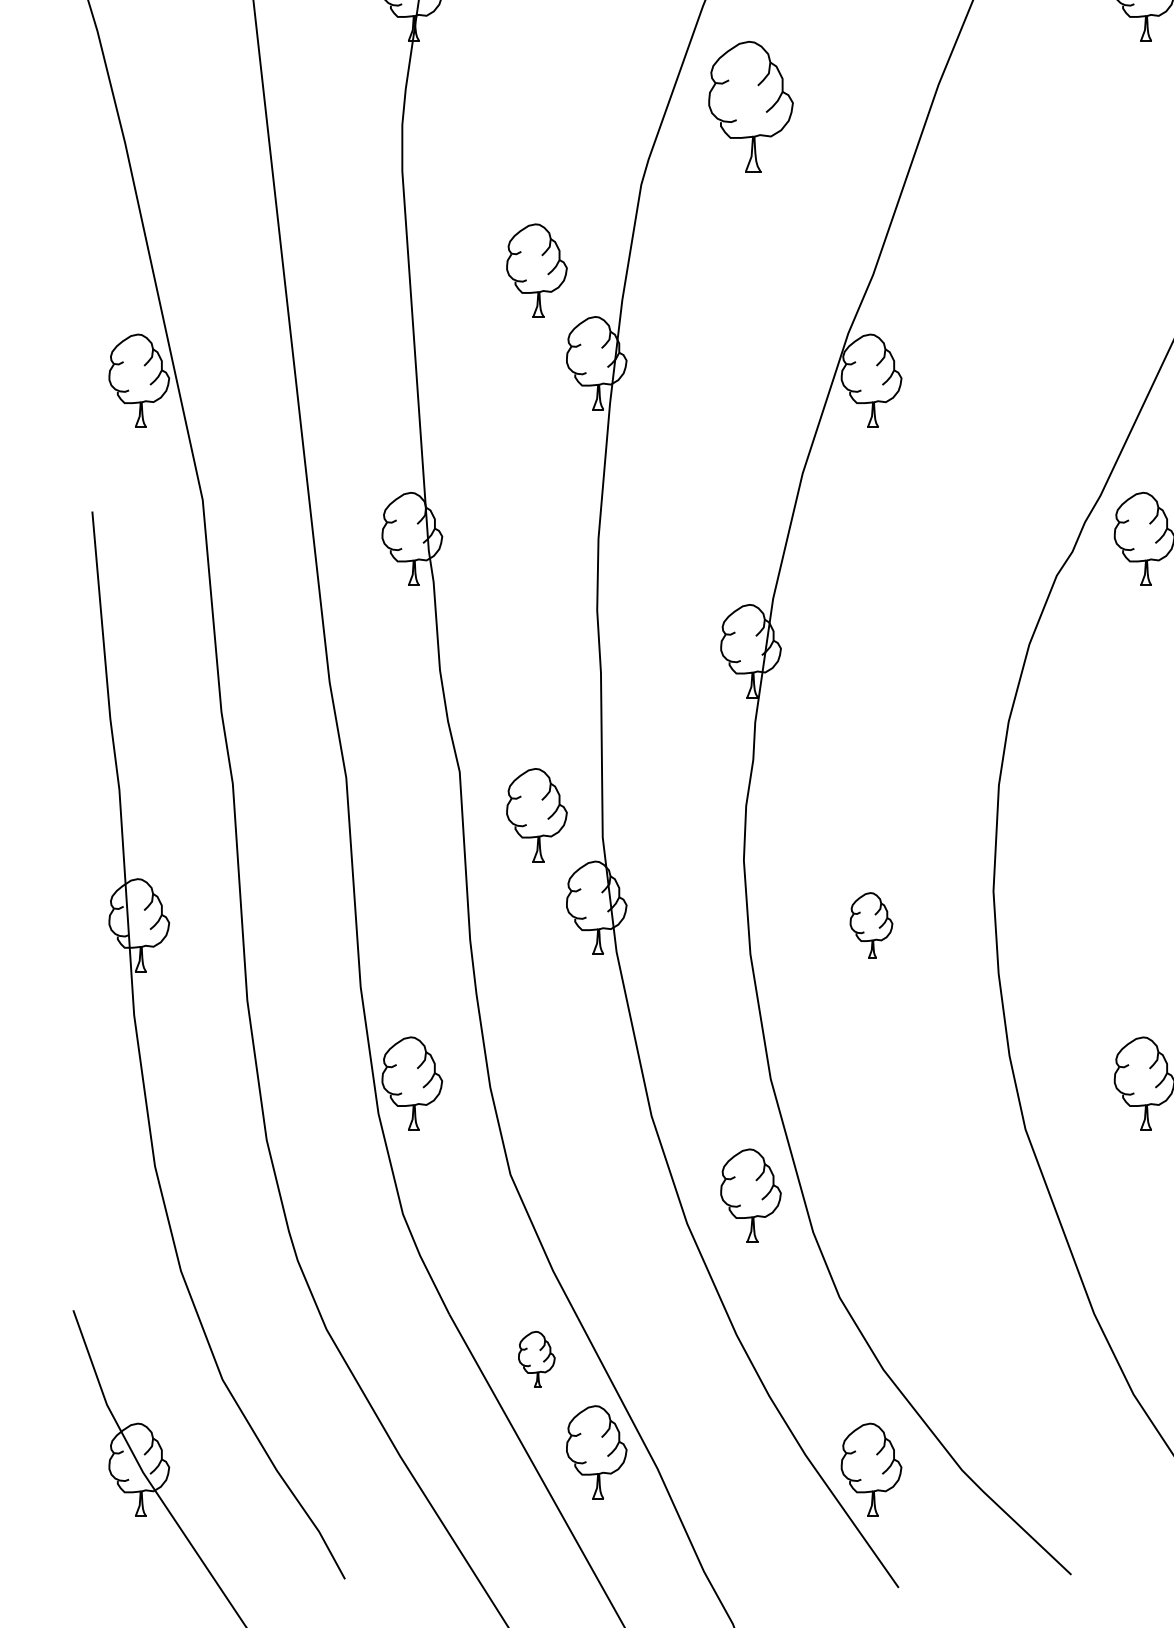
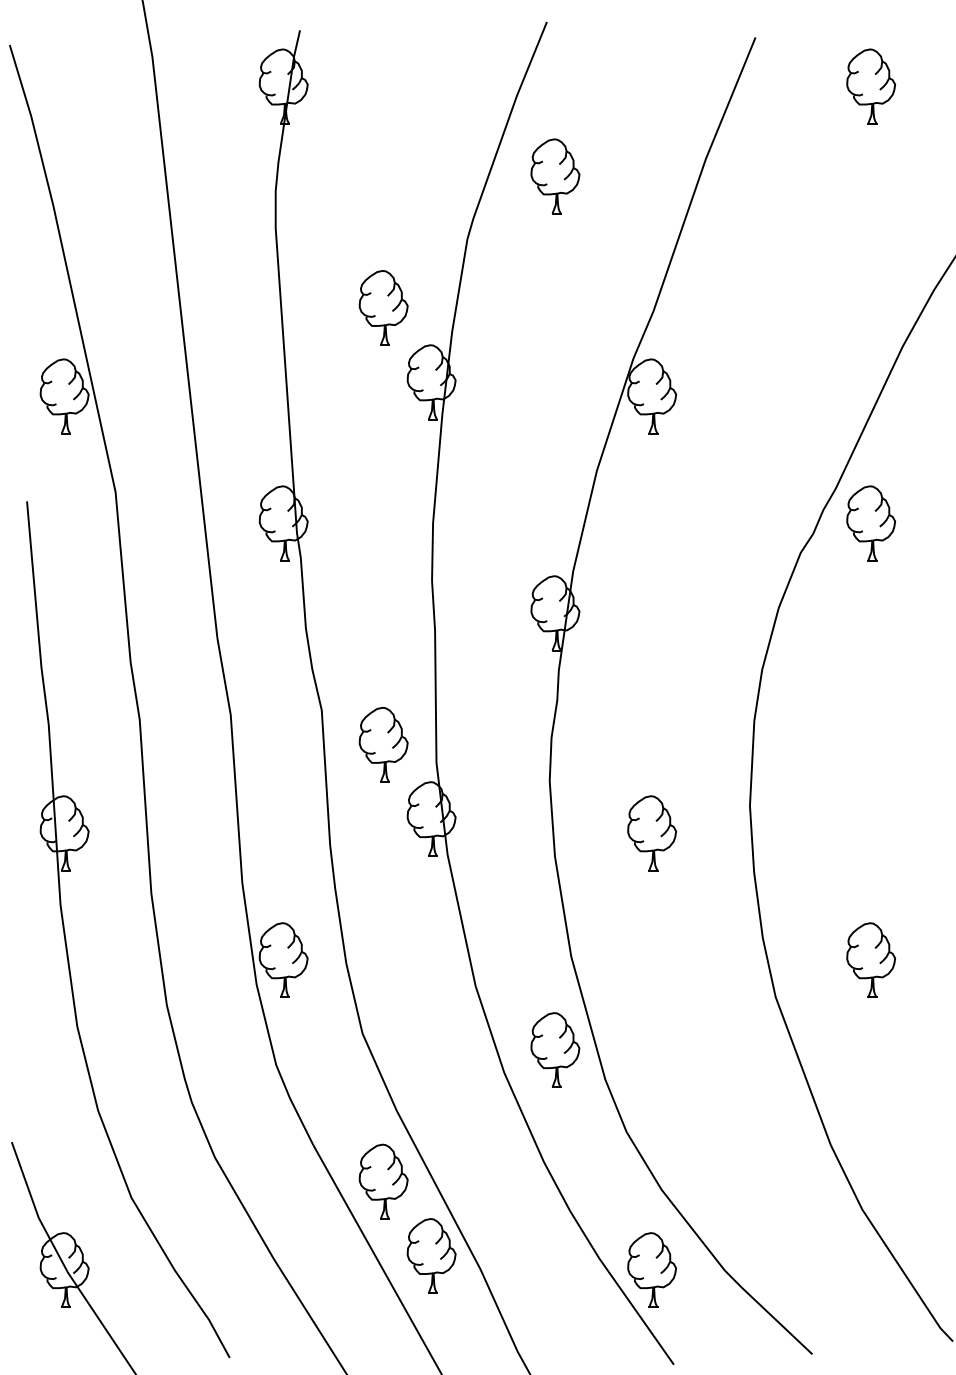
part: (751, 106) -> (555, 176), size x0.71
part: (870, 925) -> (651, 833), size x1.43
part: (536, 1359) -> (383, 1181), size x1.67

